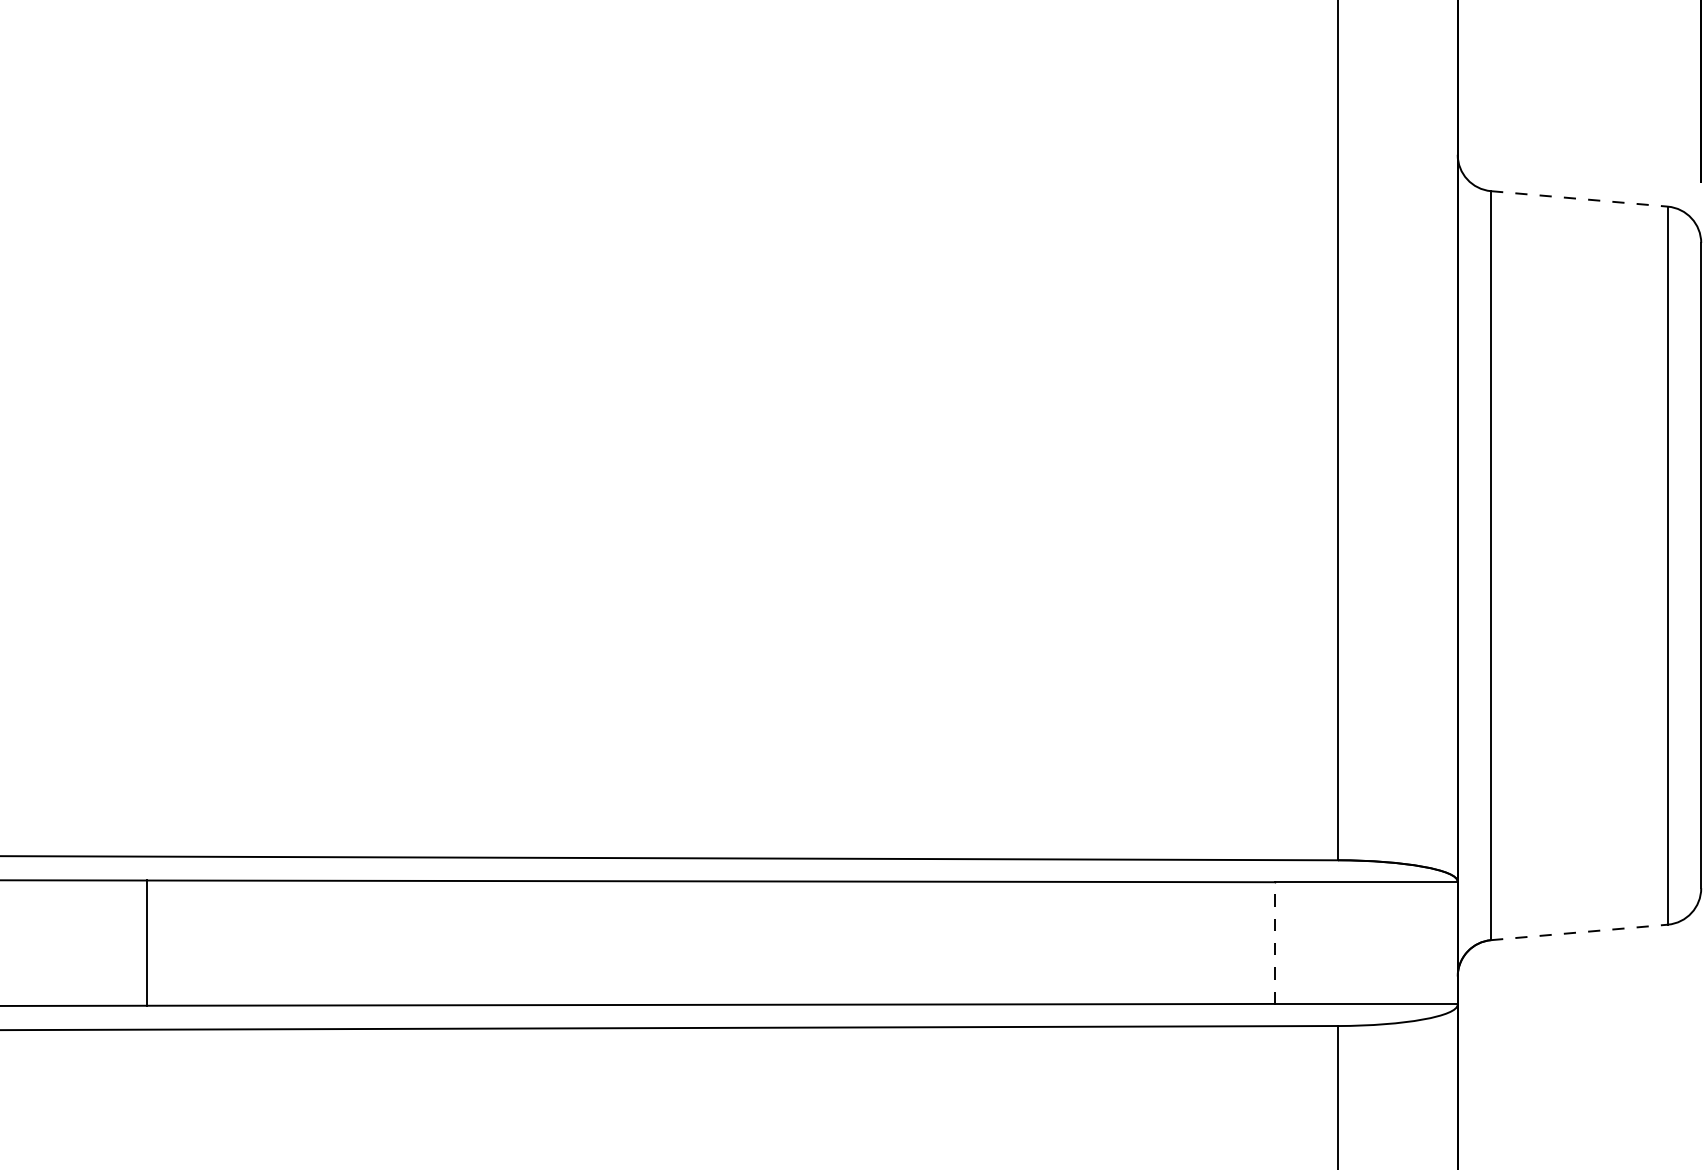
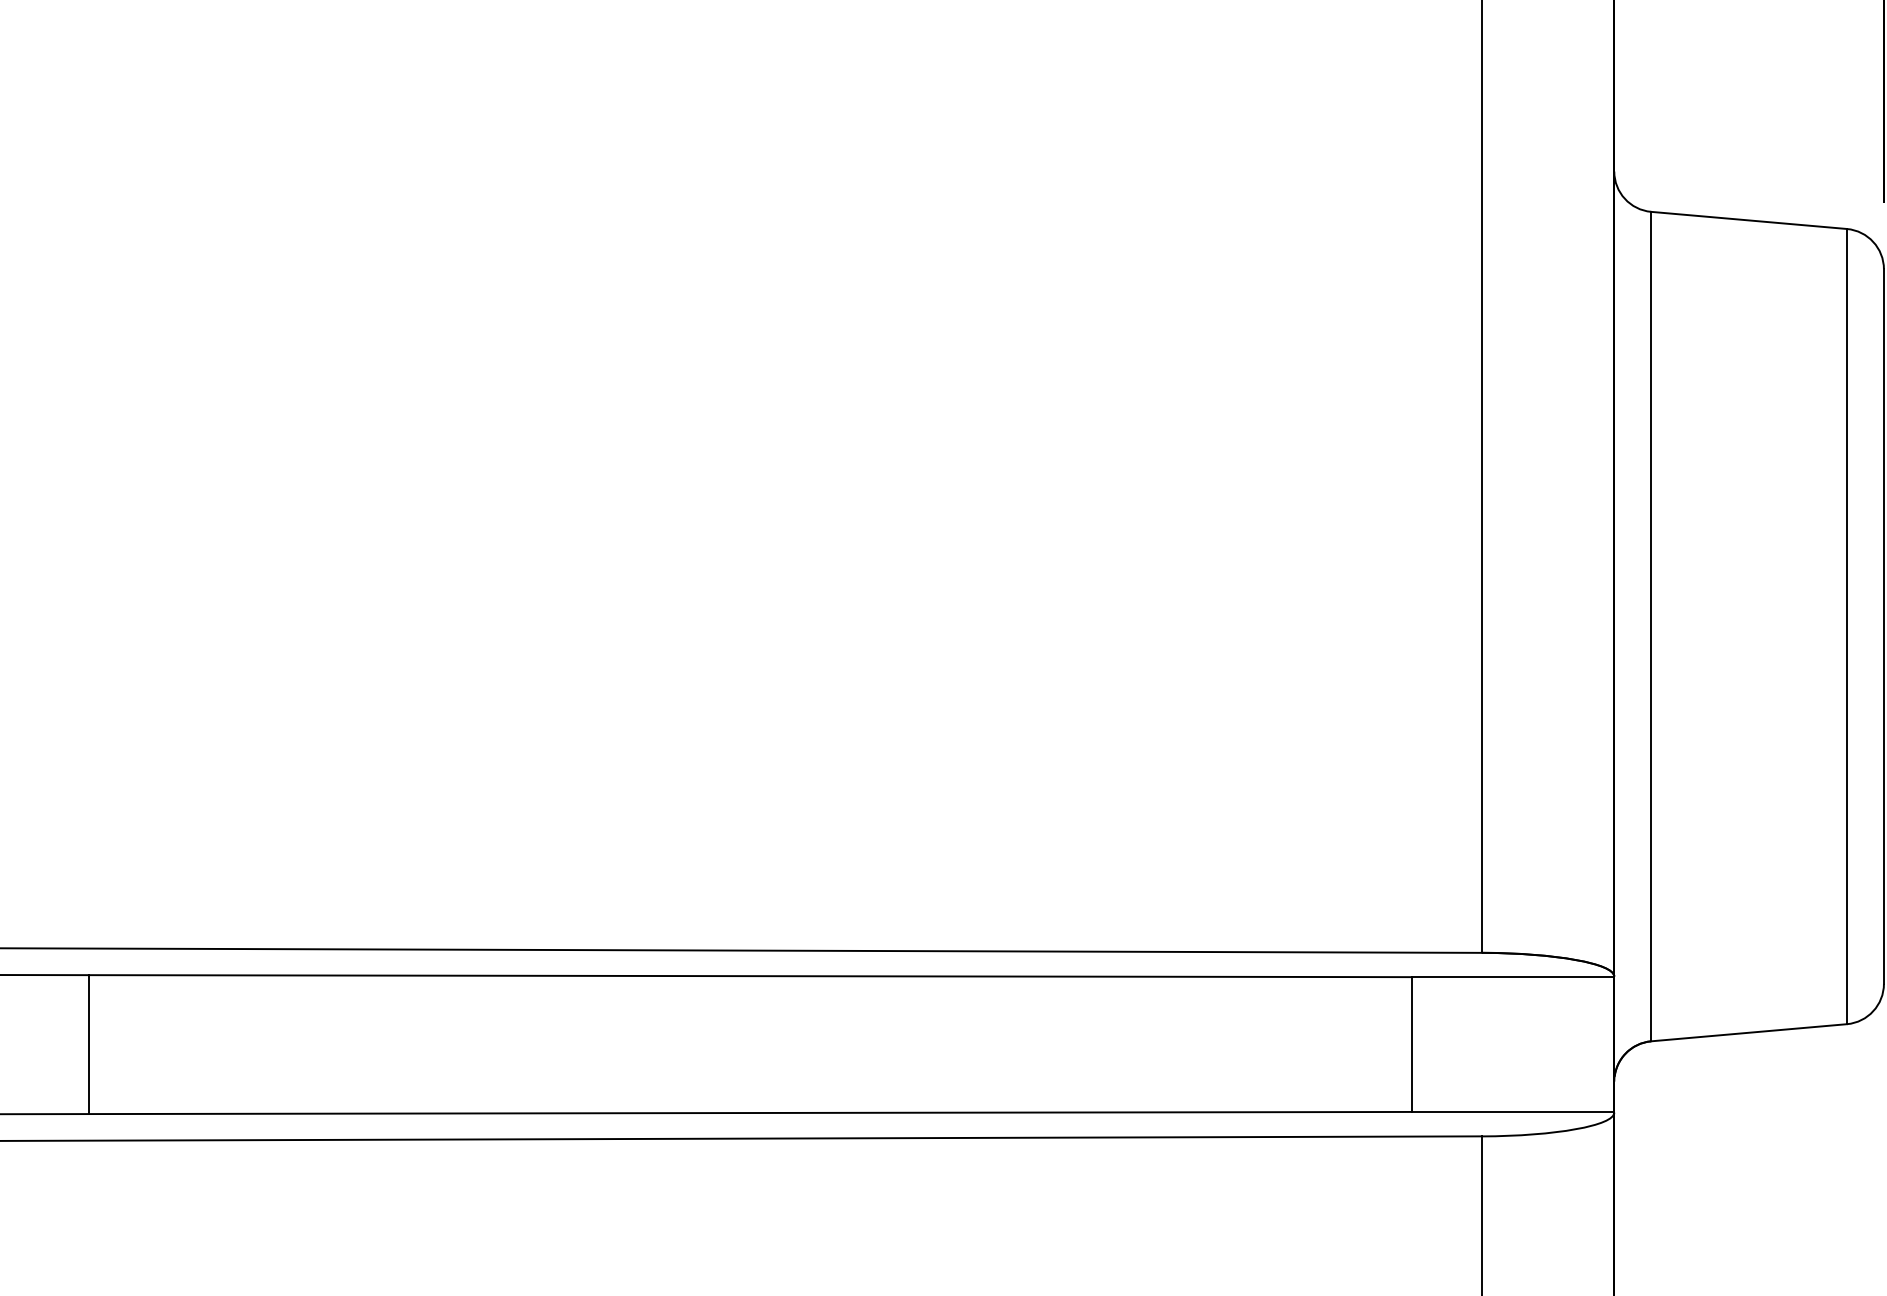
line: (1579, 198) -> (1749, 220), dashed -> solid
line: (1579, 932) -> (1749, 1032), dashed -> solid
line: (146, 943) -> (88, 1044), moved
line: (1275, 943) -> (1412, 1044), dashed -> solid

